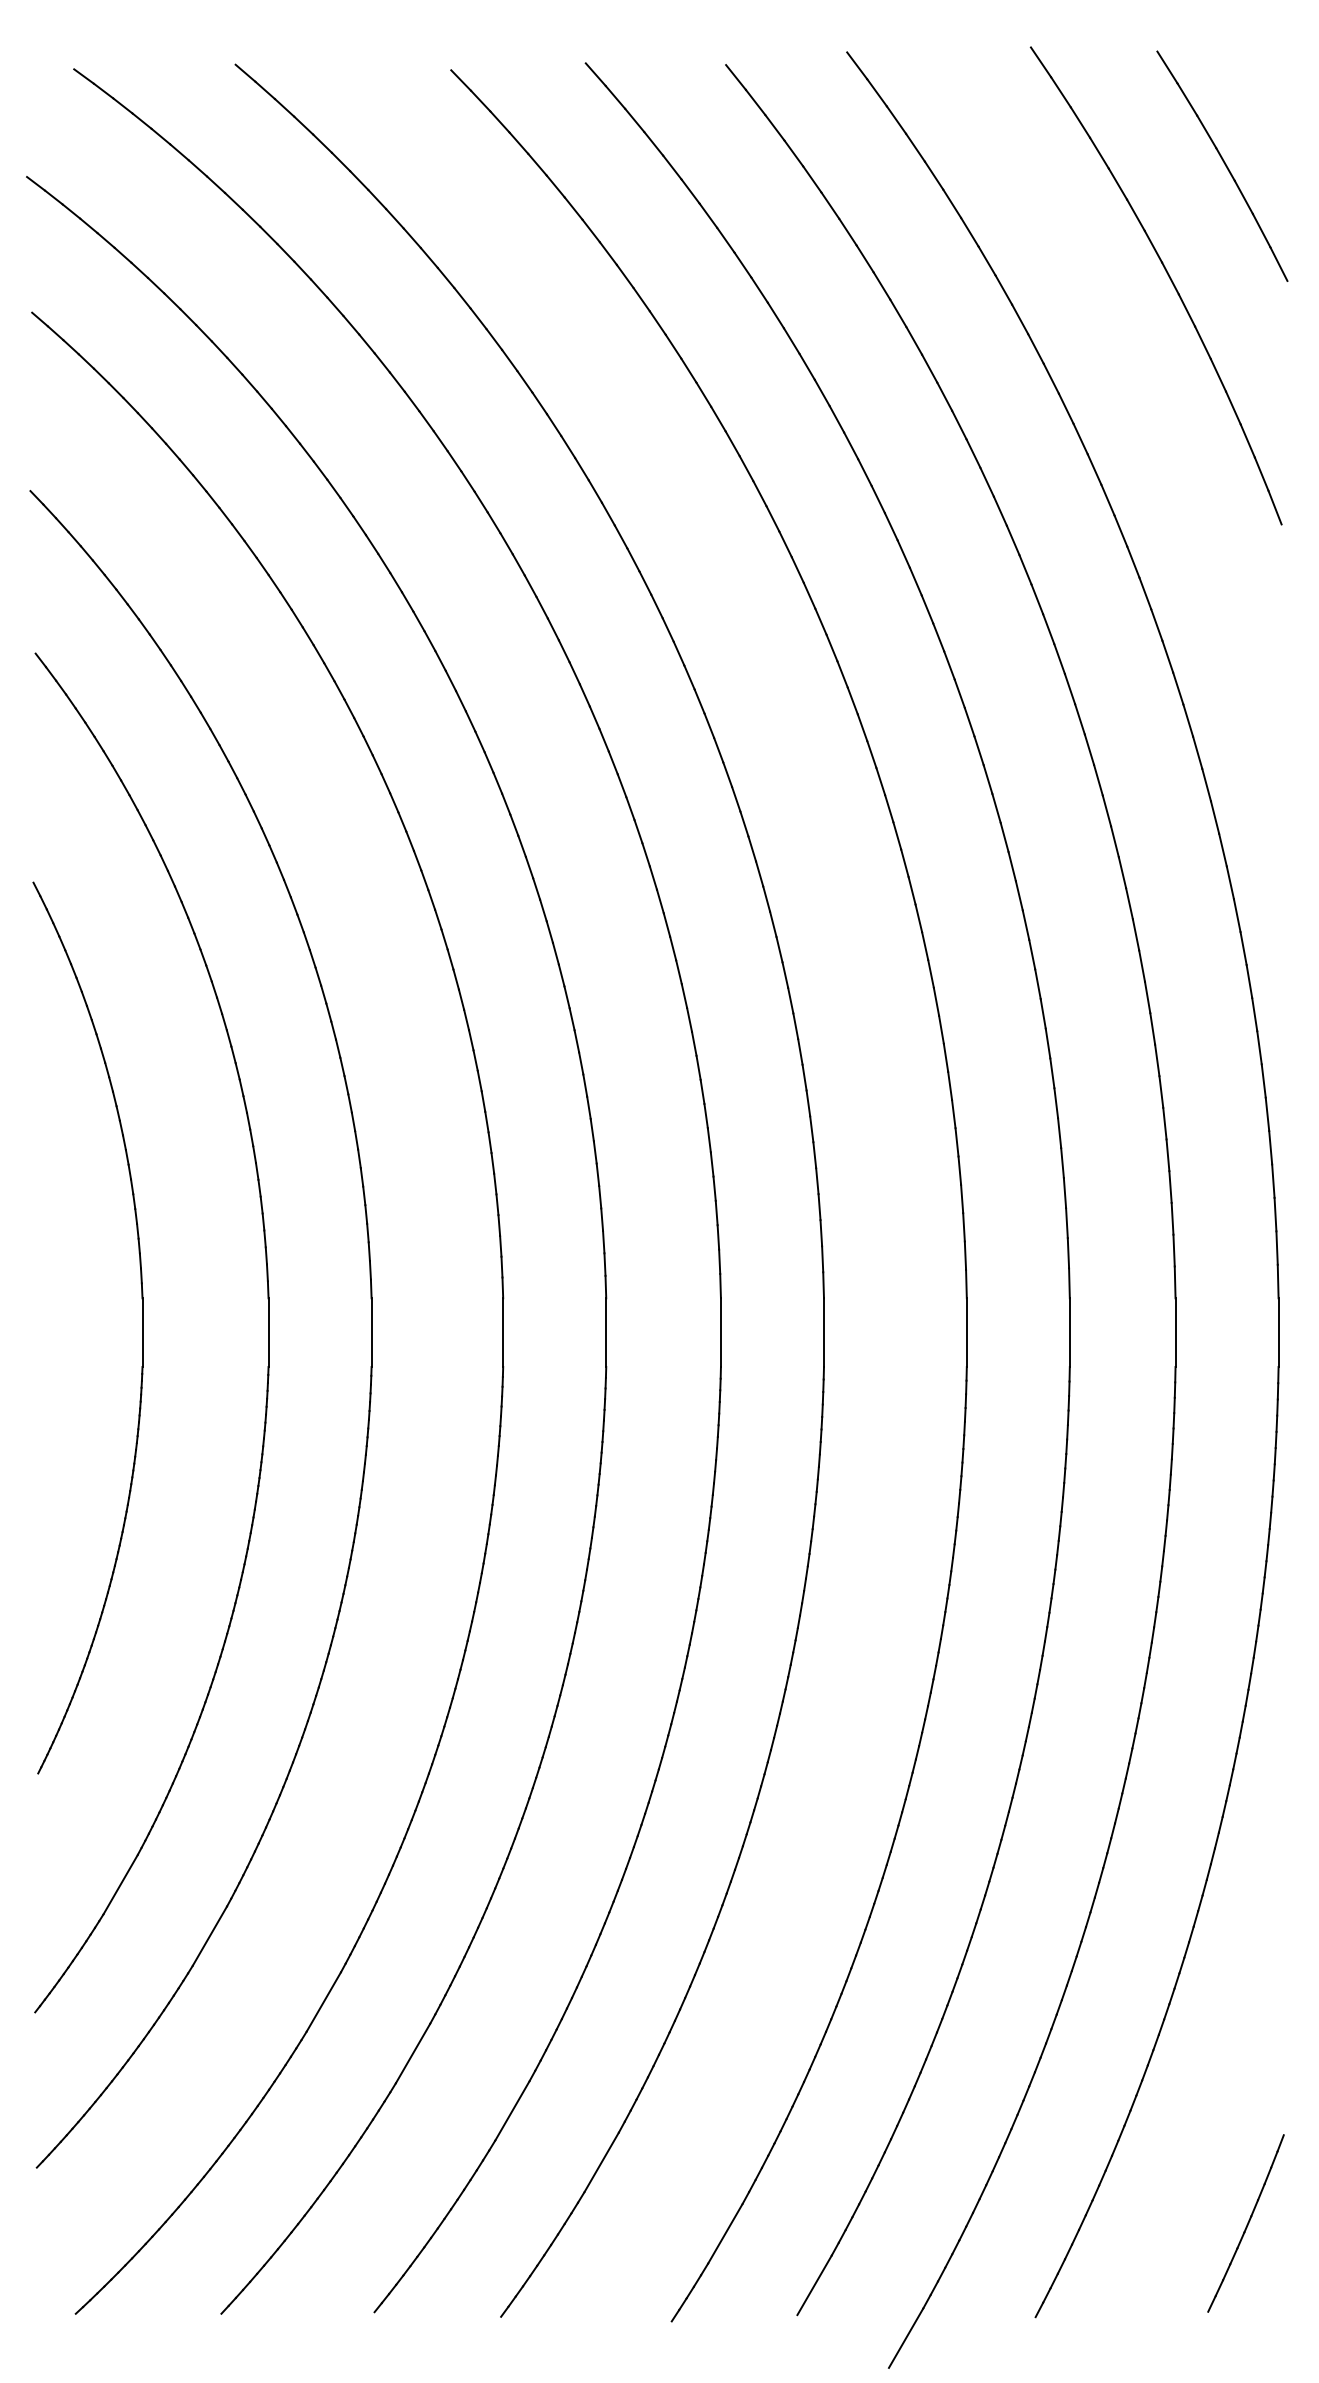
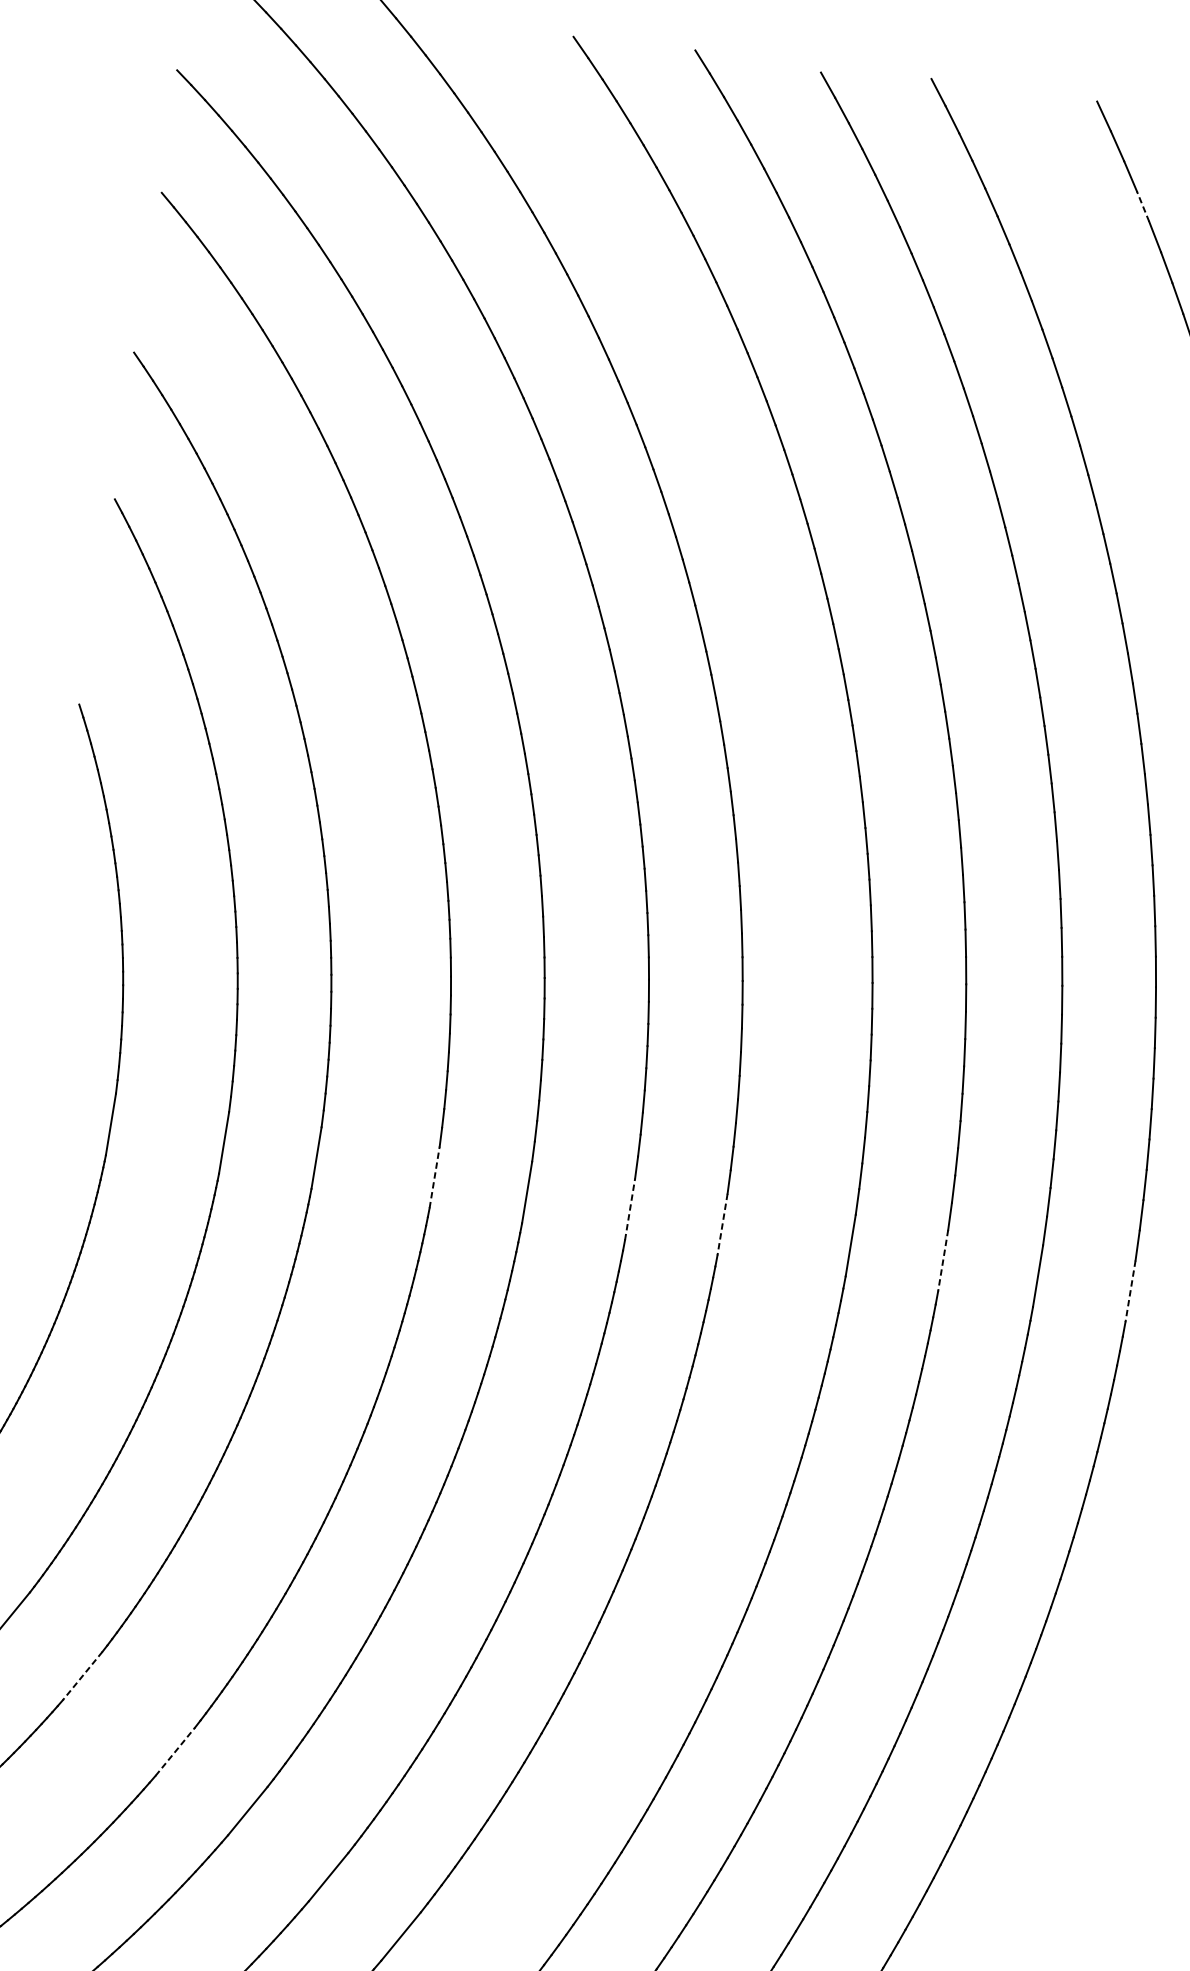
line: (1099, 153) -> (1143, 206), solid -> dashed
line: (503, 1332) -> (434, 1177), solid -> dashed
line: (720, 1332) -> (629, 1209), solid -> dashed
line: (823, 1333) -> (721, 1225), solid -> dashed
line: (1069, 1333) -> (942, 1261), solid -> dashed
line: (1278, 1333) -> (1130, 1292), solid -> dashed
line: (209, 1936) -> (82, 1676), solid -> dashed
line: (324, 2001) -> (175, 1751), solid -> dashed

